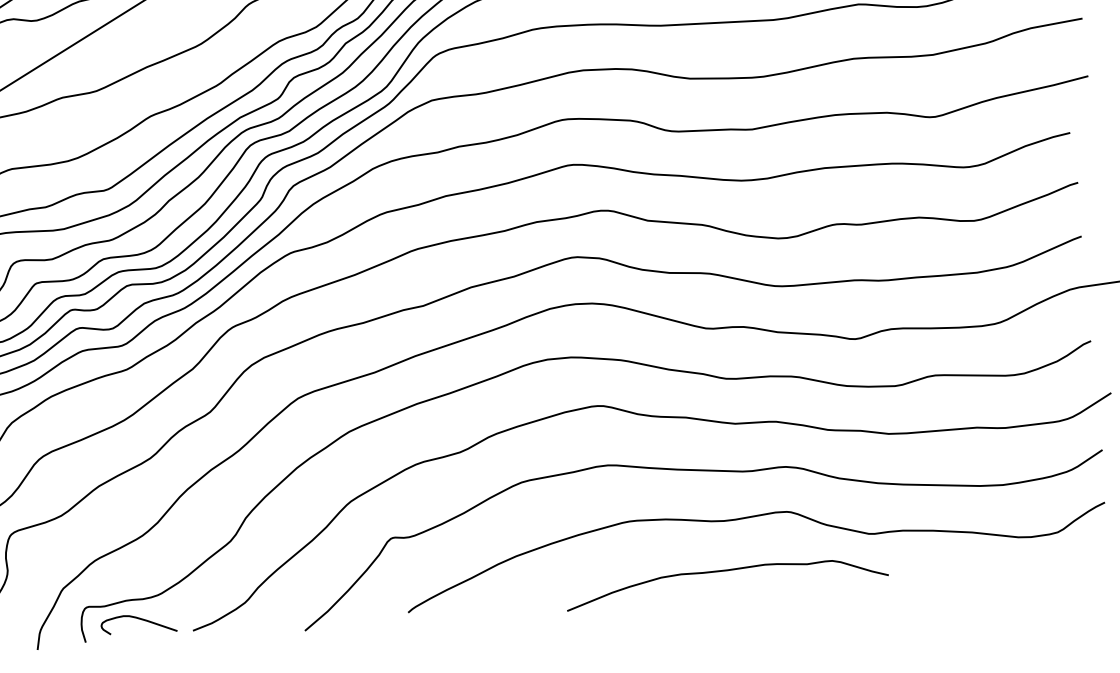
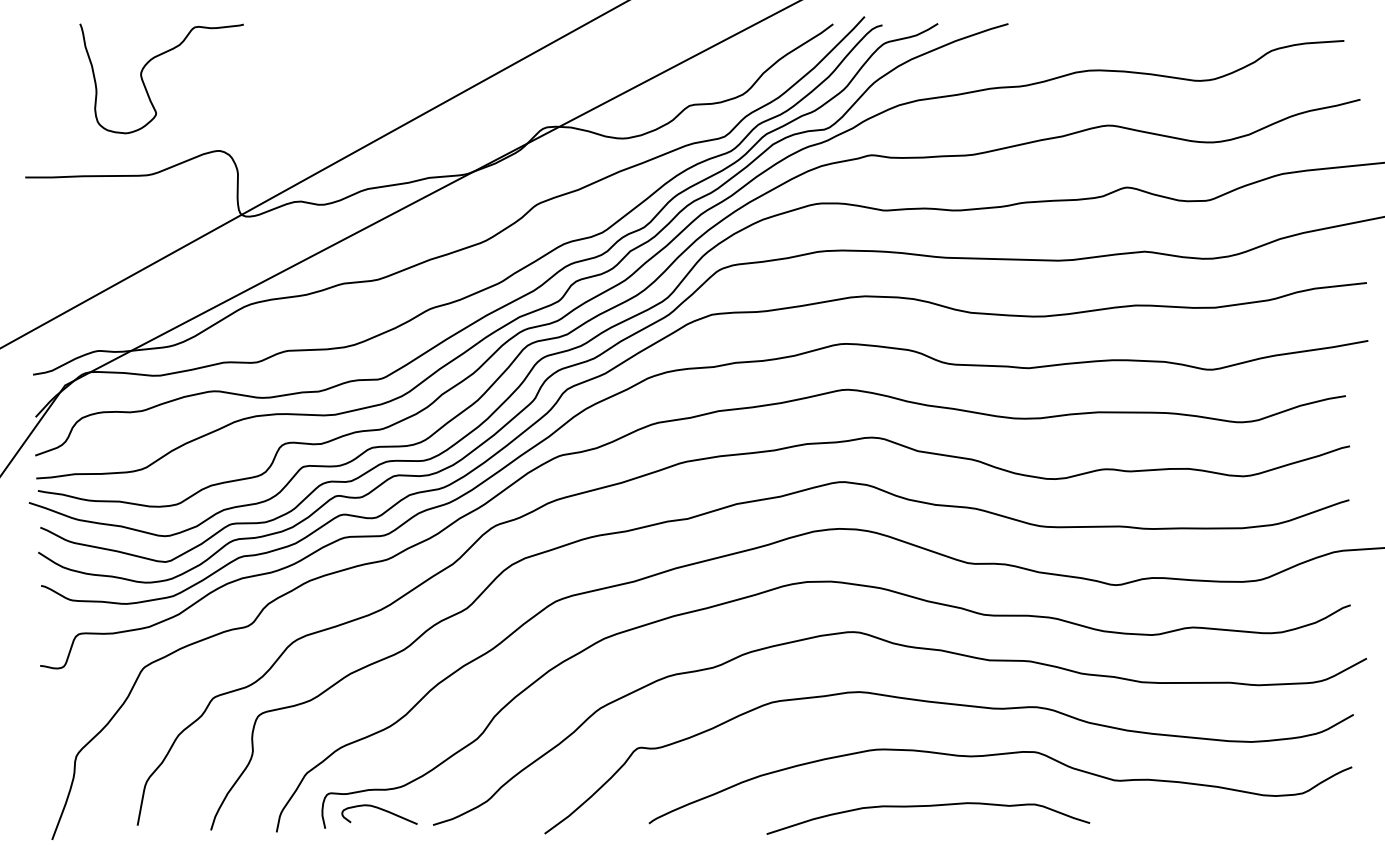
curve: (726, 571) -> (928, 806), moved

